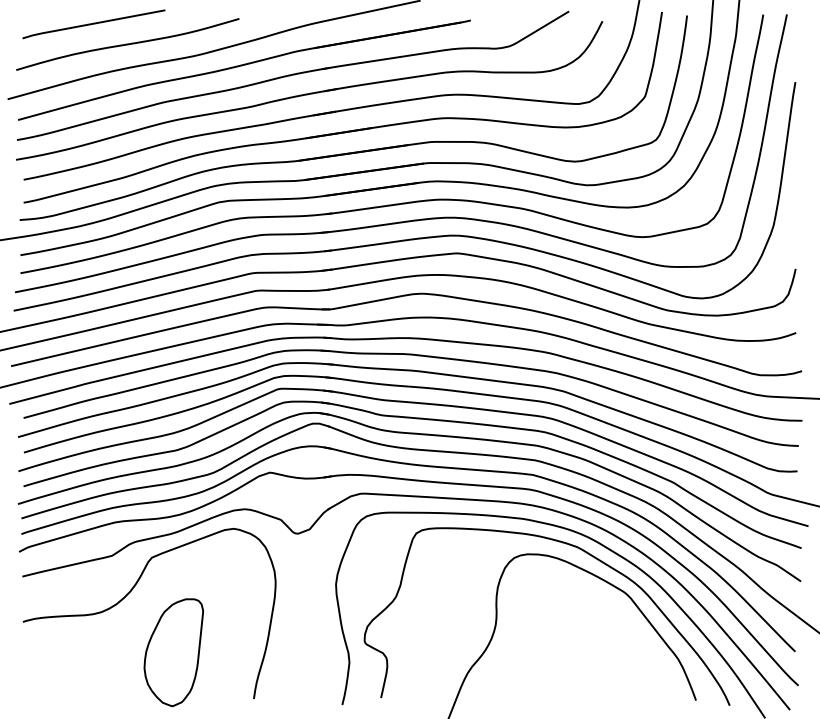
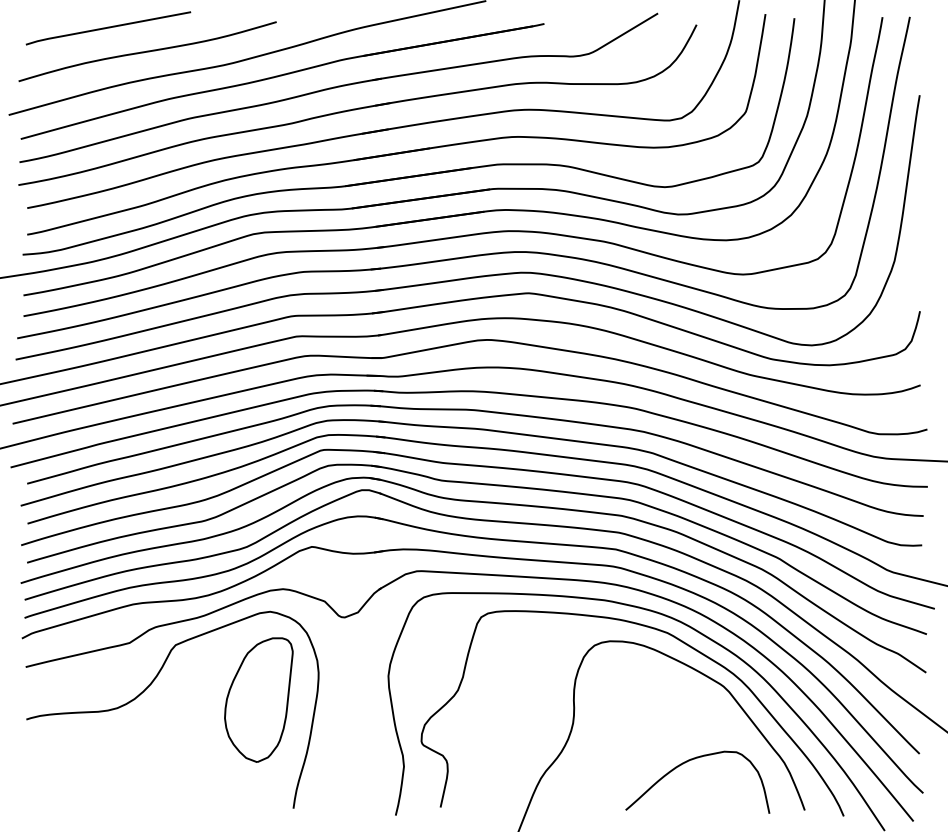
part: (173, 652) -> (258, 699), moved
curve: (594, 659) -> (687, 762), added

